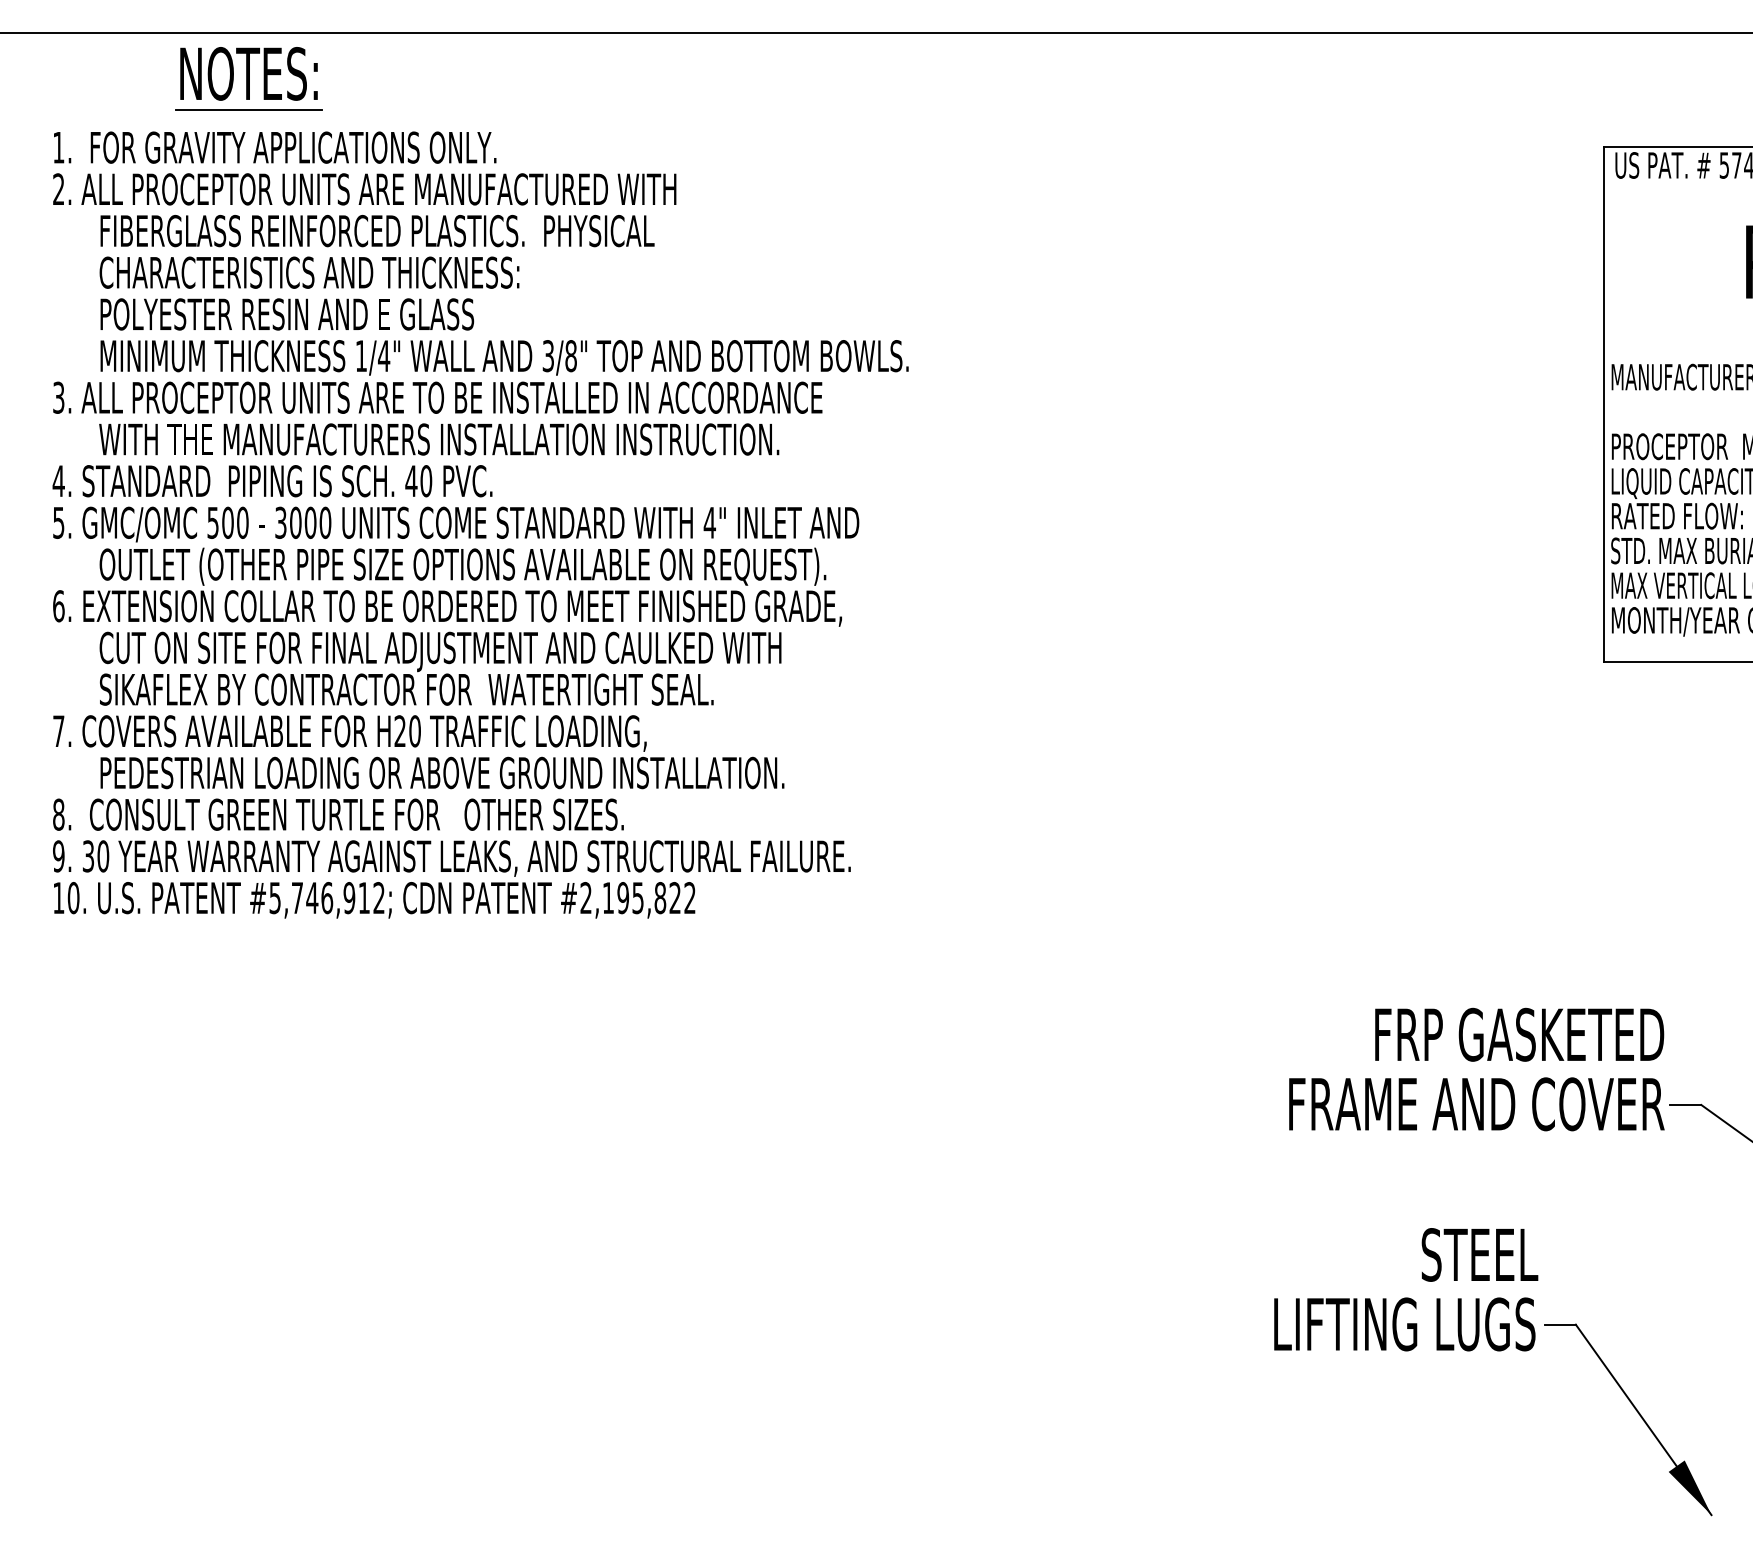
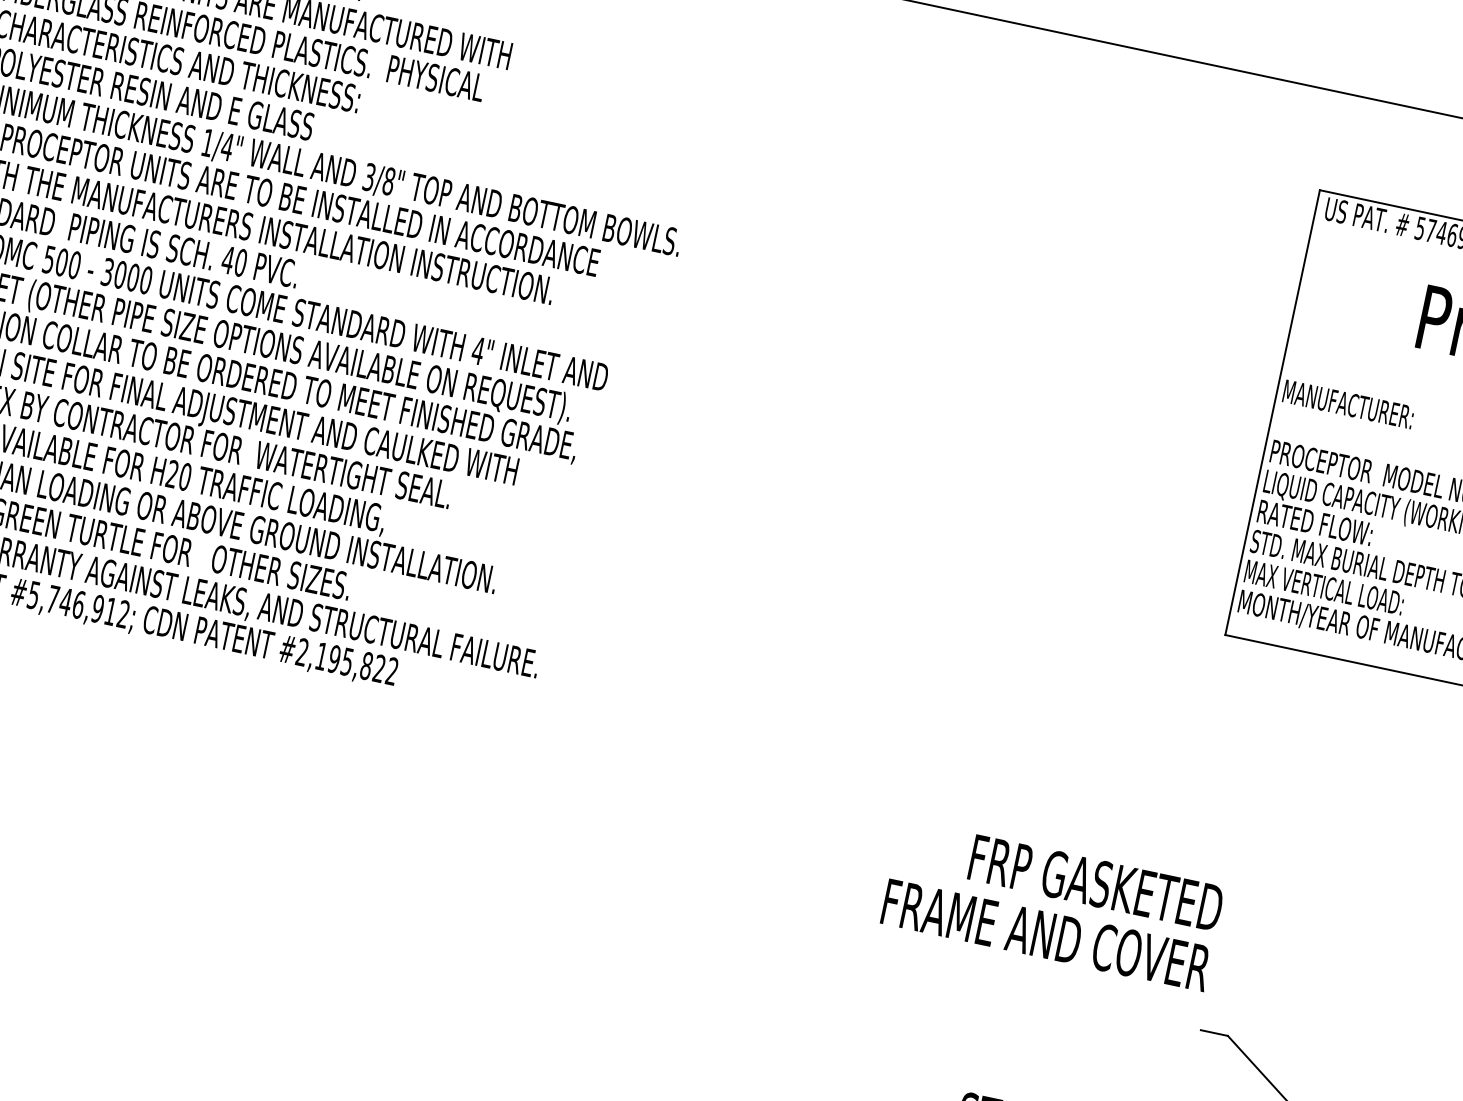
text: (1476, 1069) -> (1052, 905), moved

